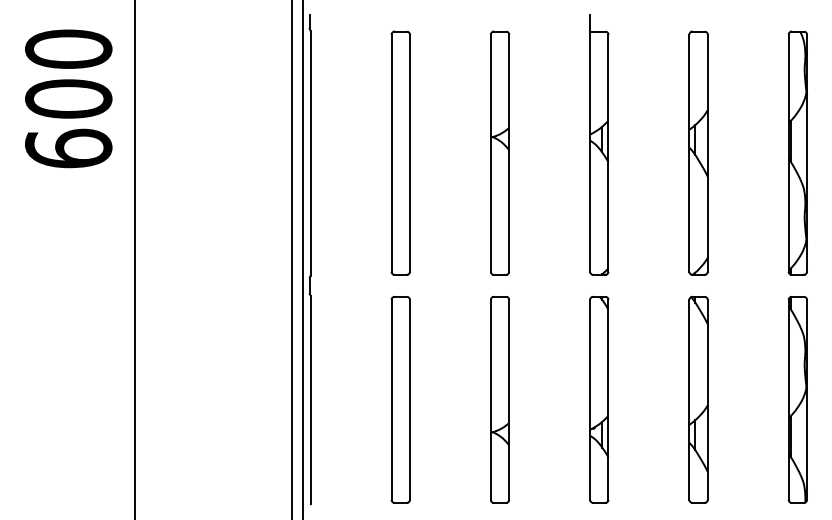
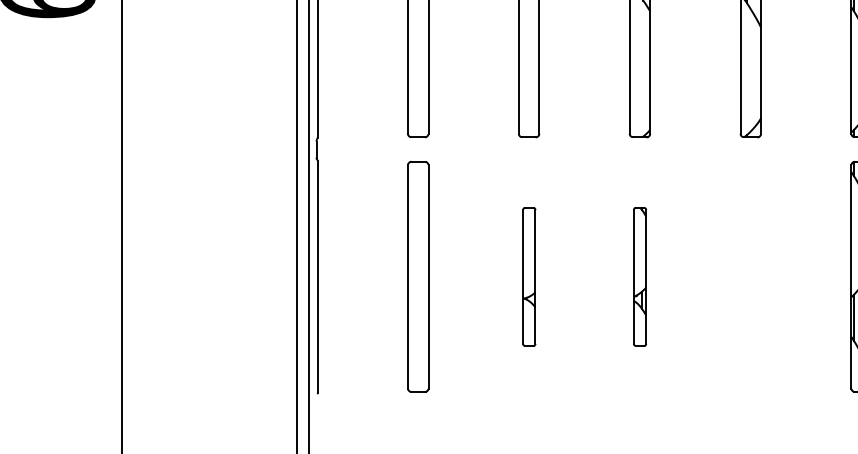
part: (500, 399) -> (529, 276), size x0.6
part: (599, 399) -> (640, 276), size x0.6
part: (698, 399) -> (750, 276), removed

